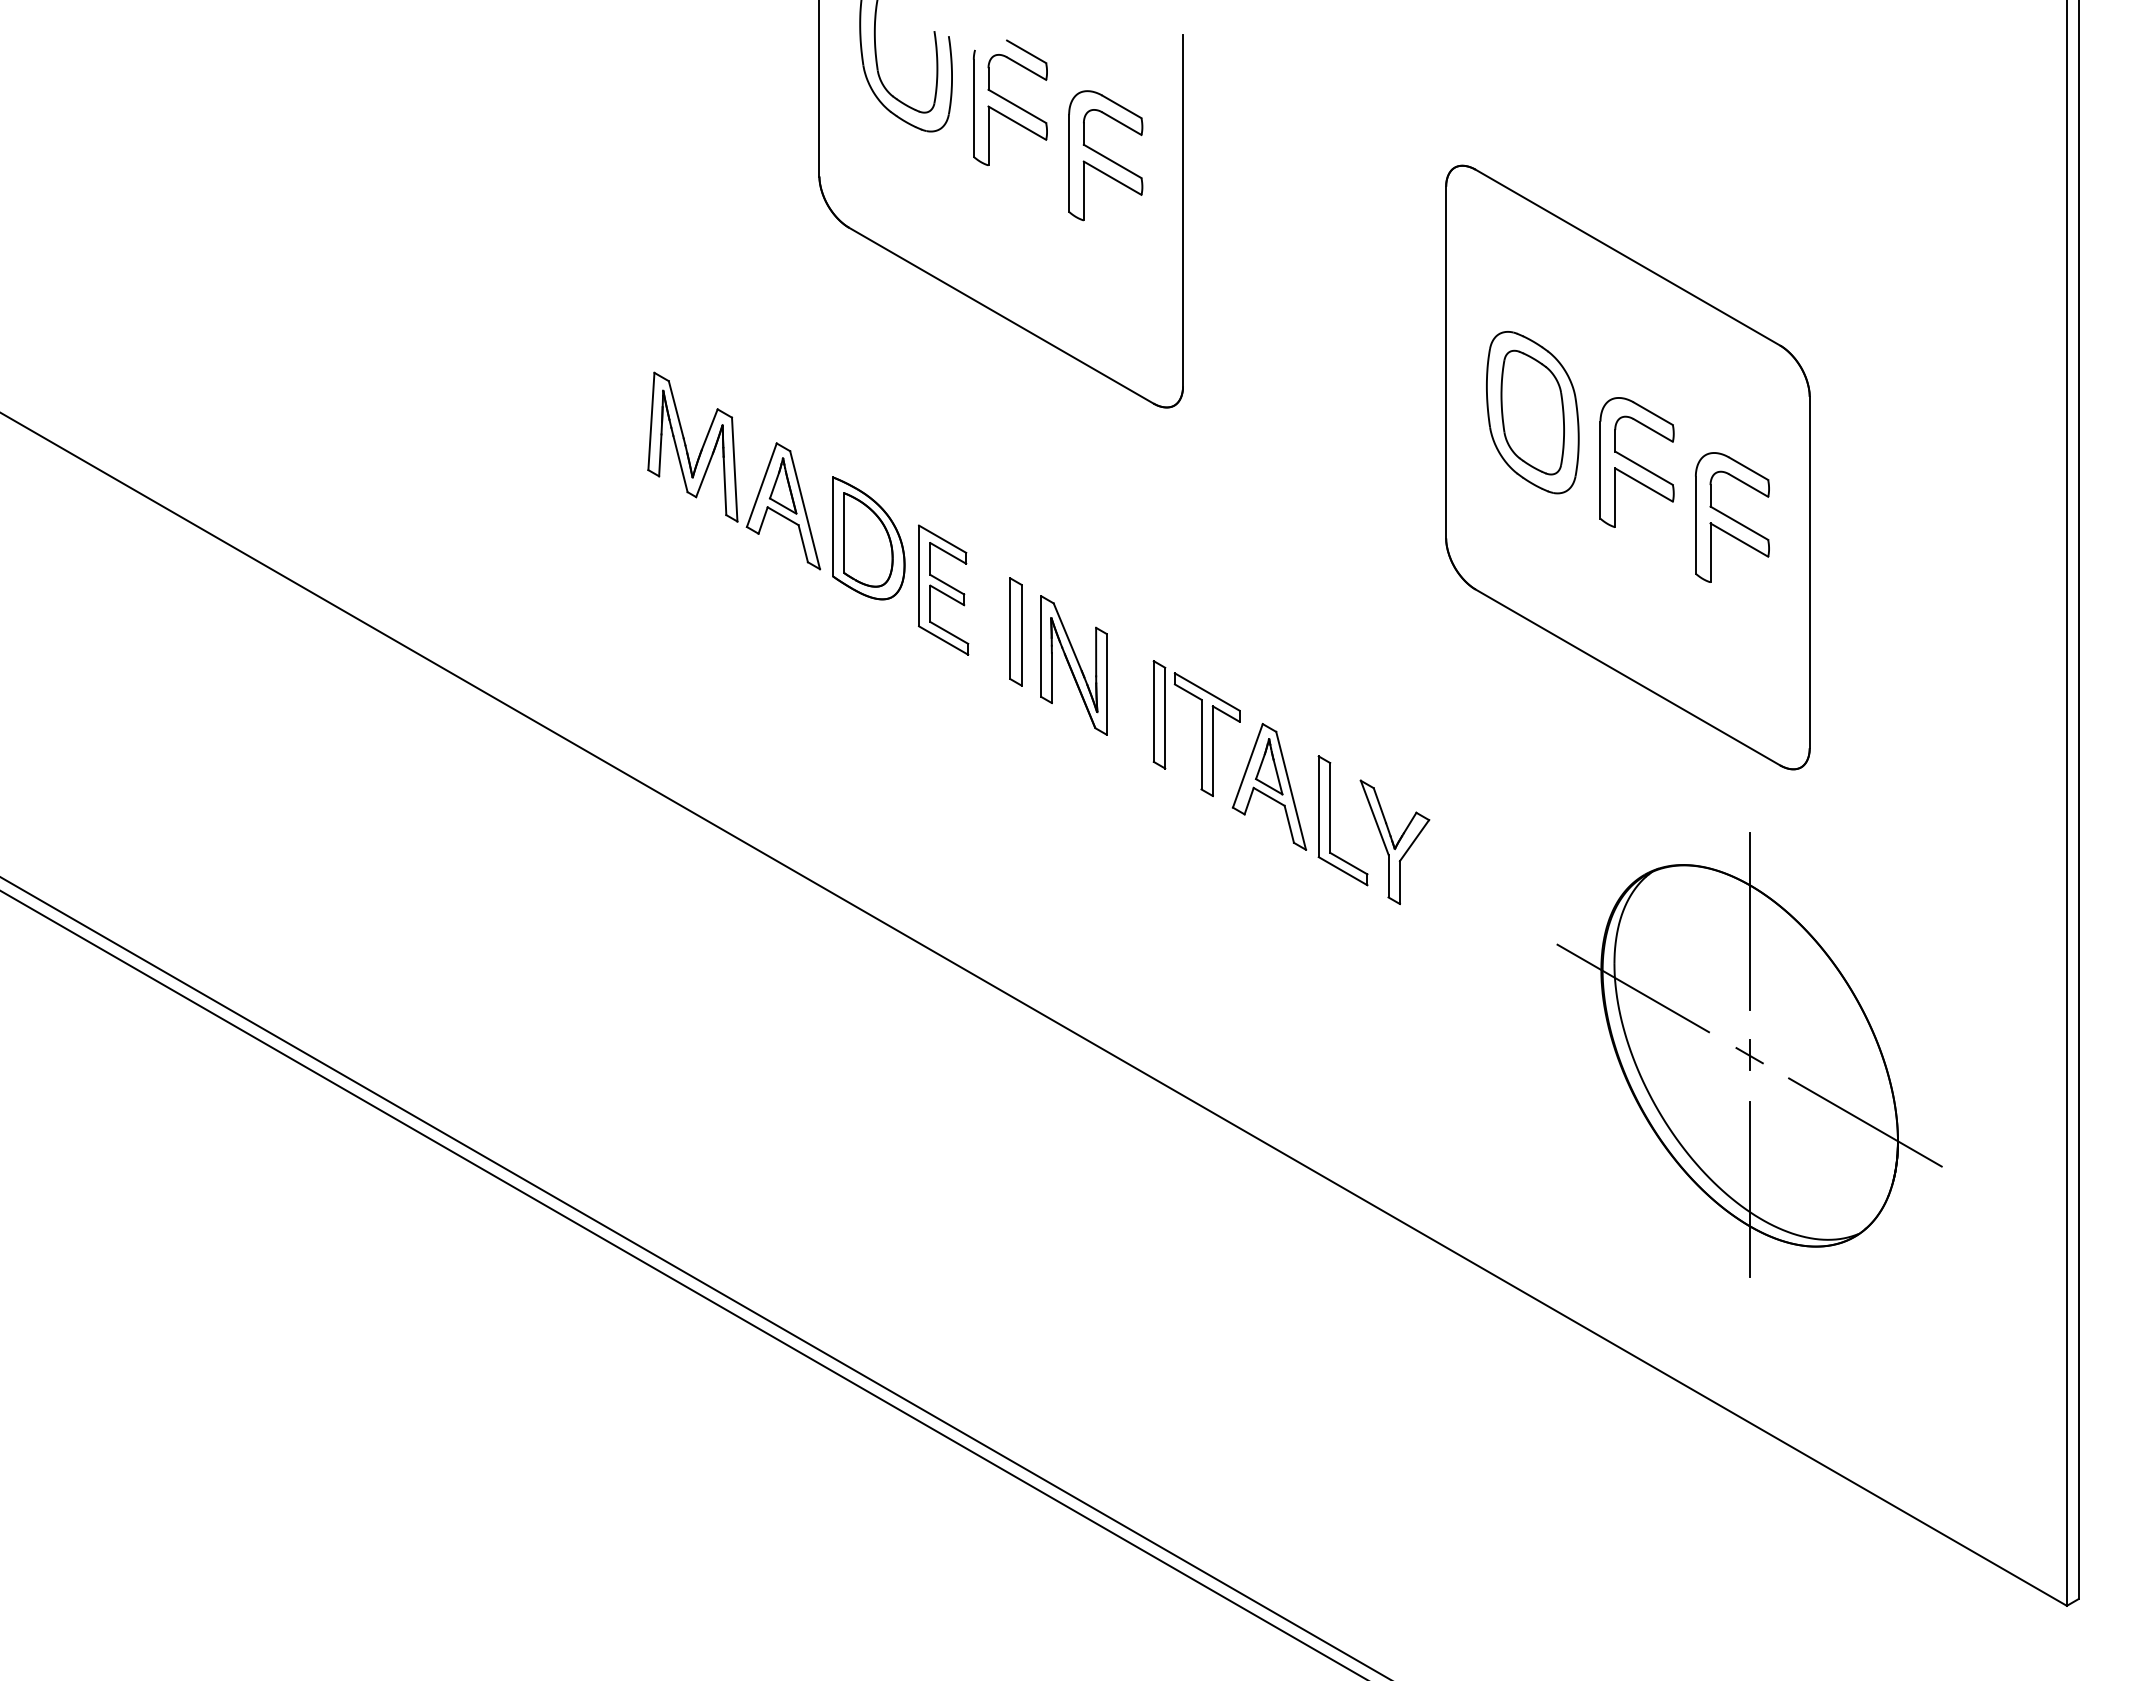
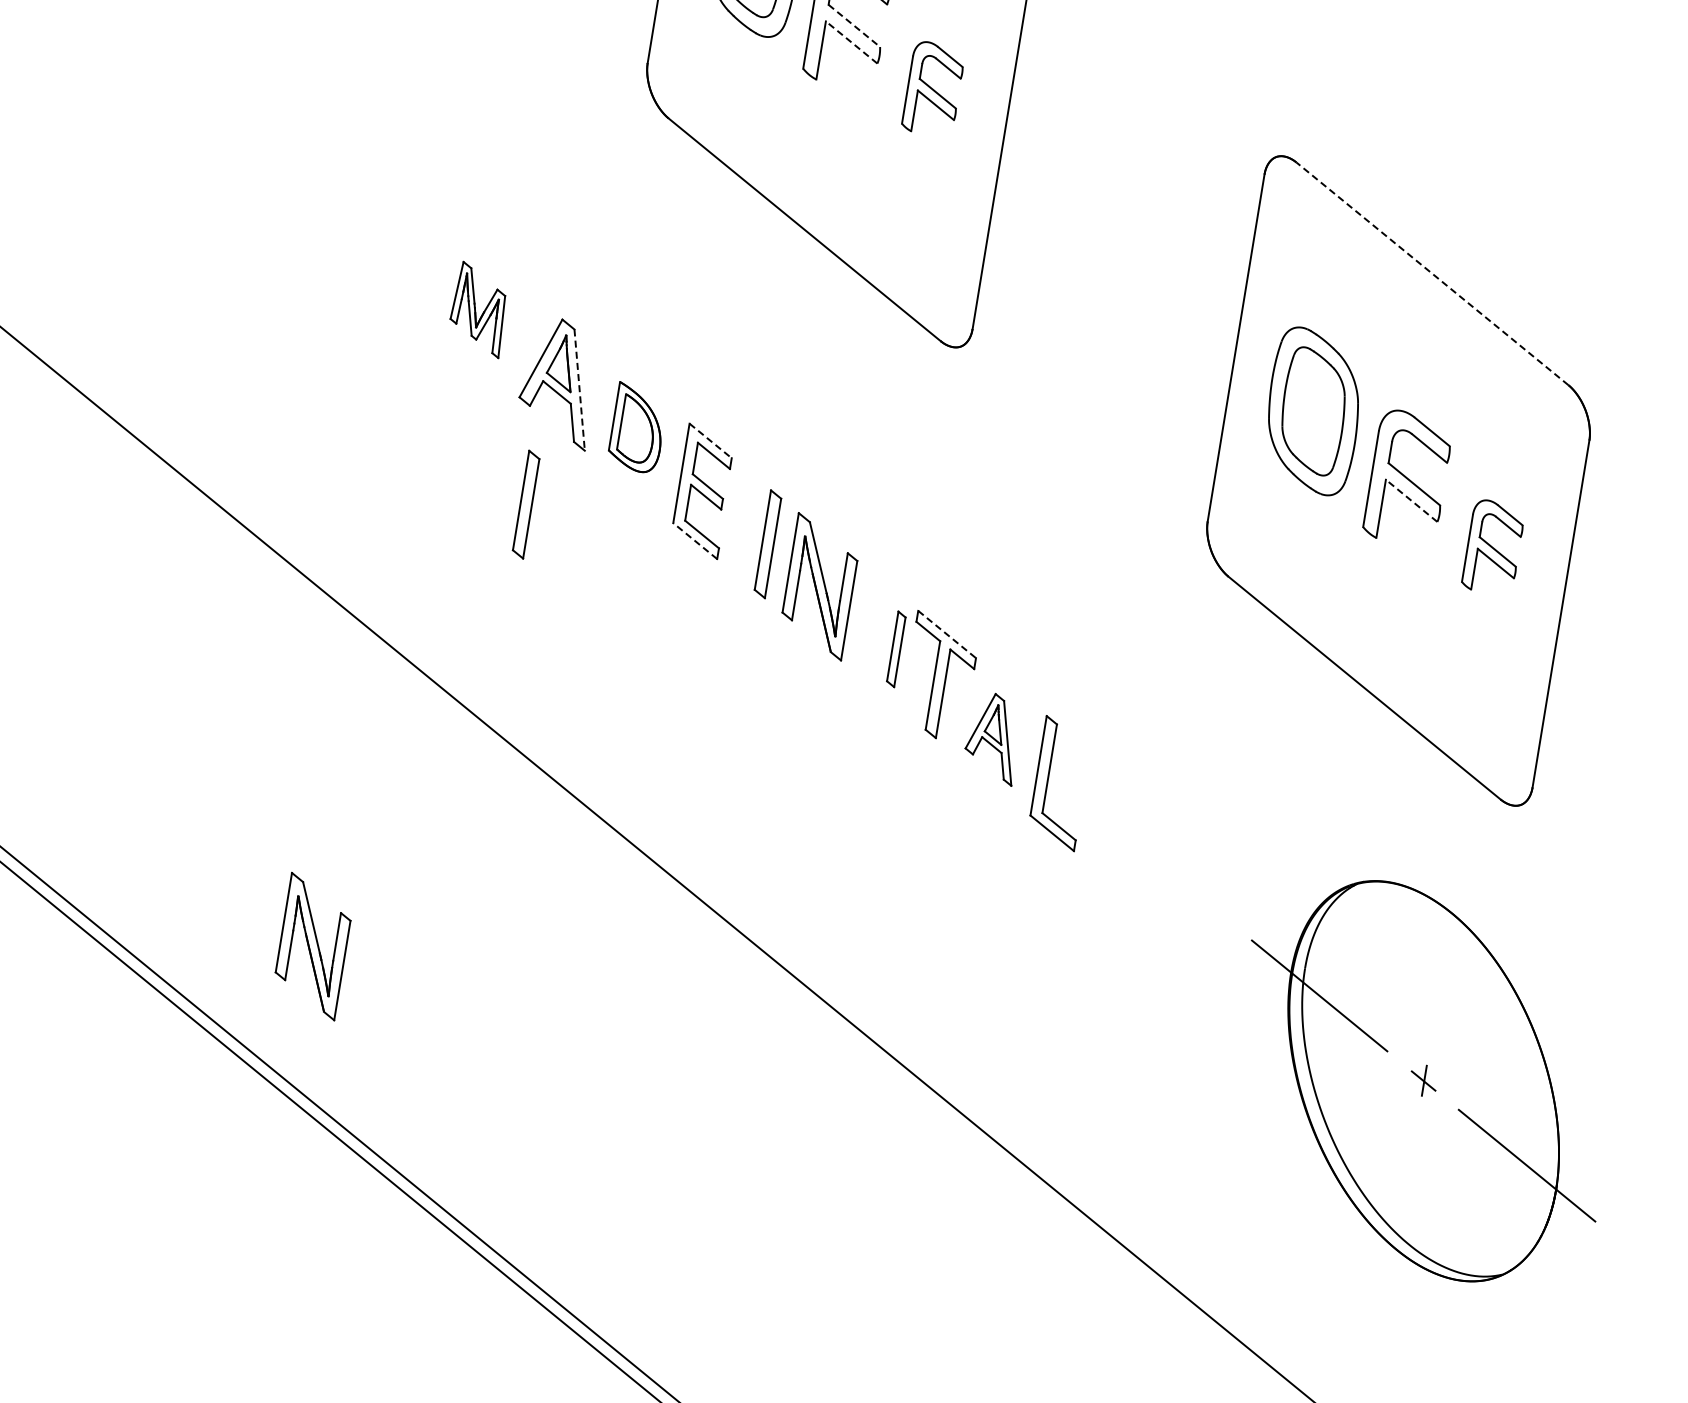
line: (1017, 106) -> (854, 26), solid -> dashed
line: (1016, 122) -> (850, 41), solid -> dashed
part: (1105, 155) -> (933, 88), size x0.7
line: (1627, 257) -> (1432, 273), solid -> dashed
part: (692, 446) -> (478, 309), size x0.6
line: (1643, 484) -> (1411, 500), solid -> dashed
line: (805, 510) -> (579, 390), solid -> dashed
part: (1732, 517) -> (1493, 547), size x0.7
part: (868, 538) -> (637, 428), size x0.7
line: (943, 539) -> (711, 441), solid -> dashed
part: (770, 631) -> (525, 504), added
line: (943, 640) -> (695, 541), solid -> dashed
line: (1207, 692) -> (947, 635), solid -> dashed
part: (1159, 714) -> (896, 648), size x0.7
part: (1269, 786) -> (993, 737), size x0.7
part: (1394, 841) -> (1107, 812), removed
line: (1750, 921) -> (1446, 948), removed
part: (631, 1102) -> (312, 946), added
line: (1750, 1189) -> (1402, 1213), removed

